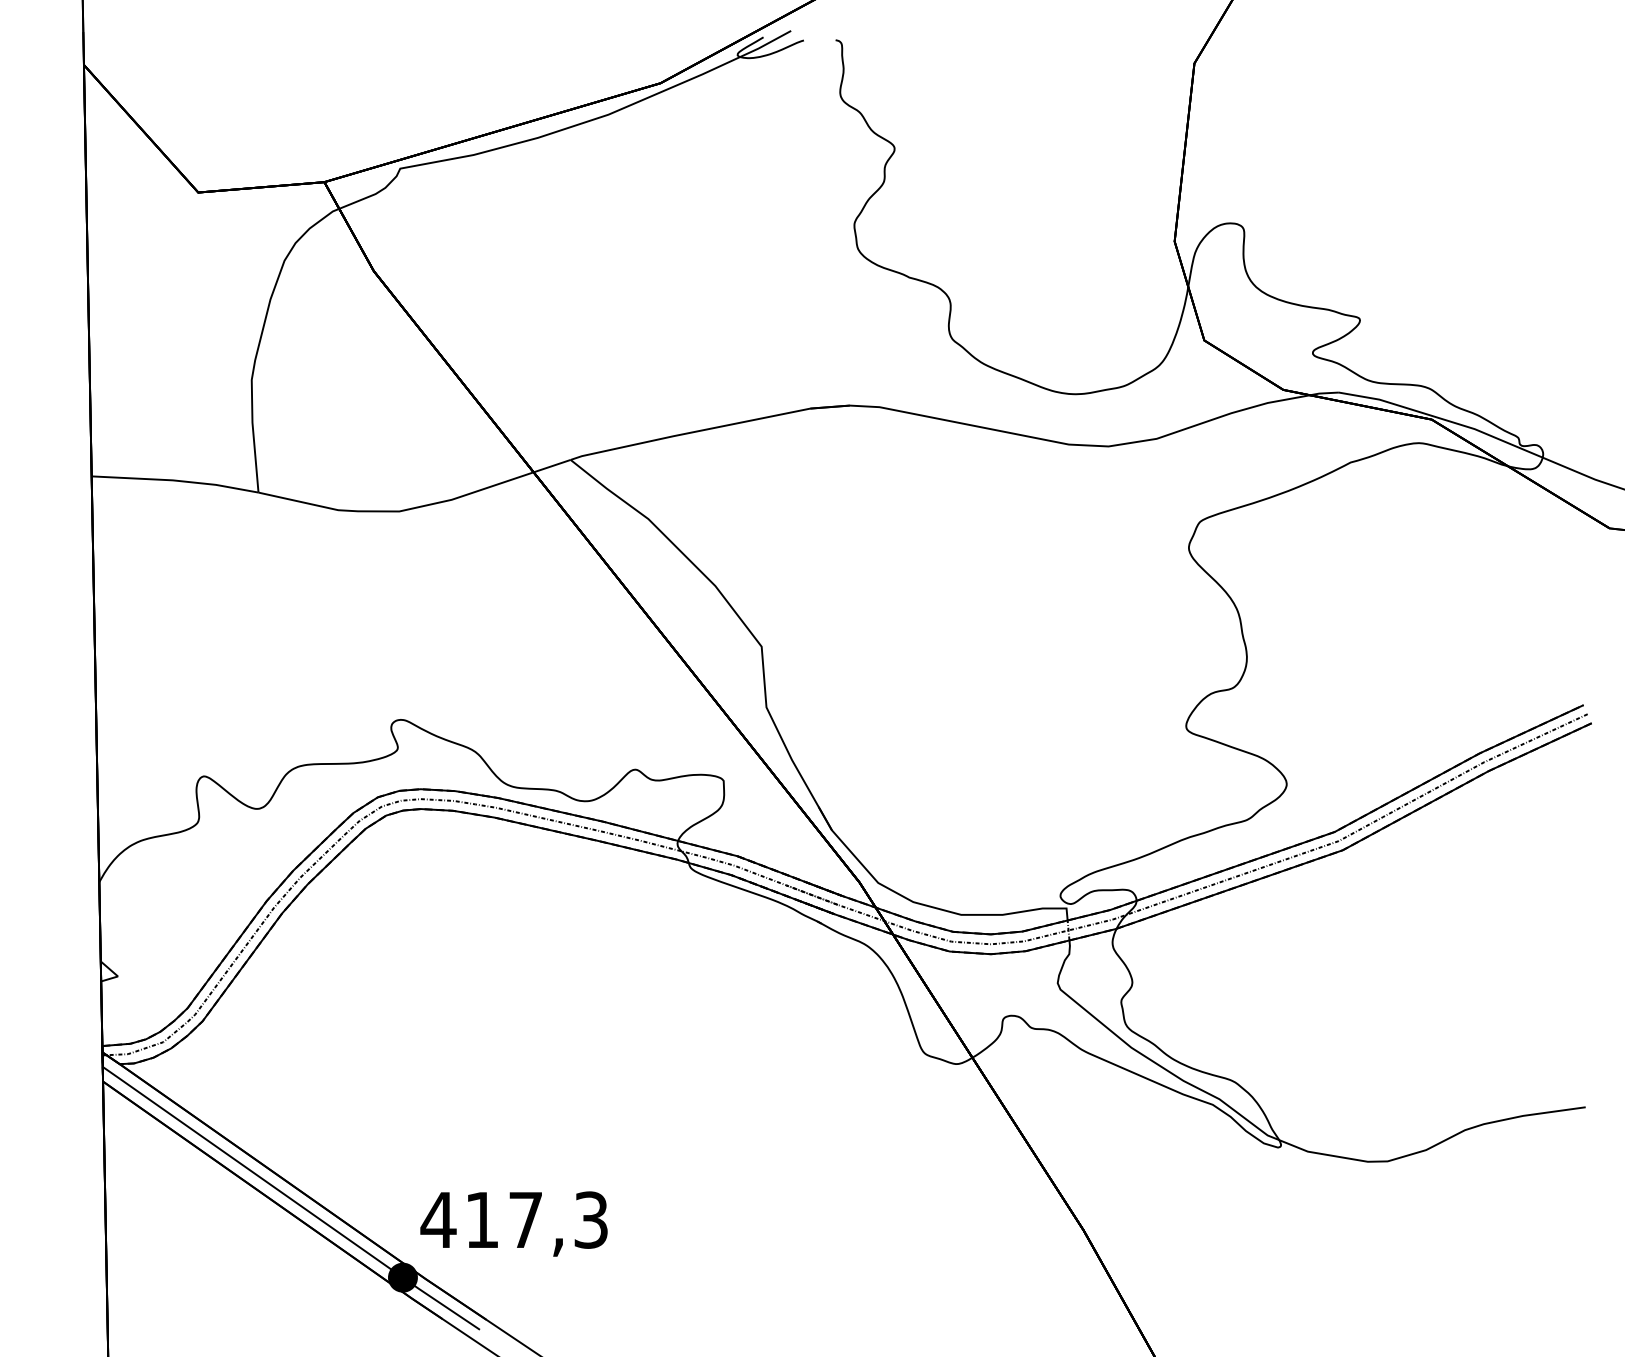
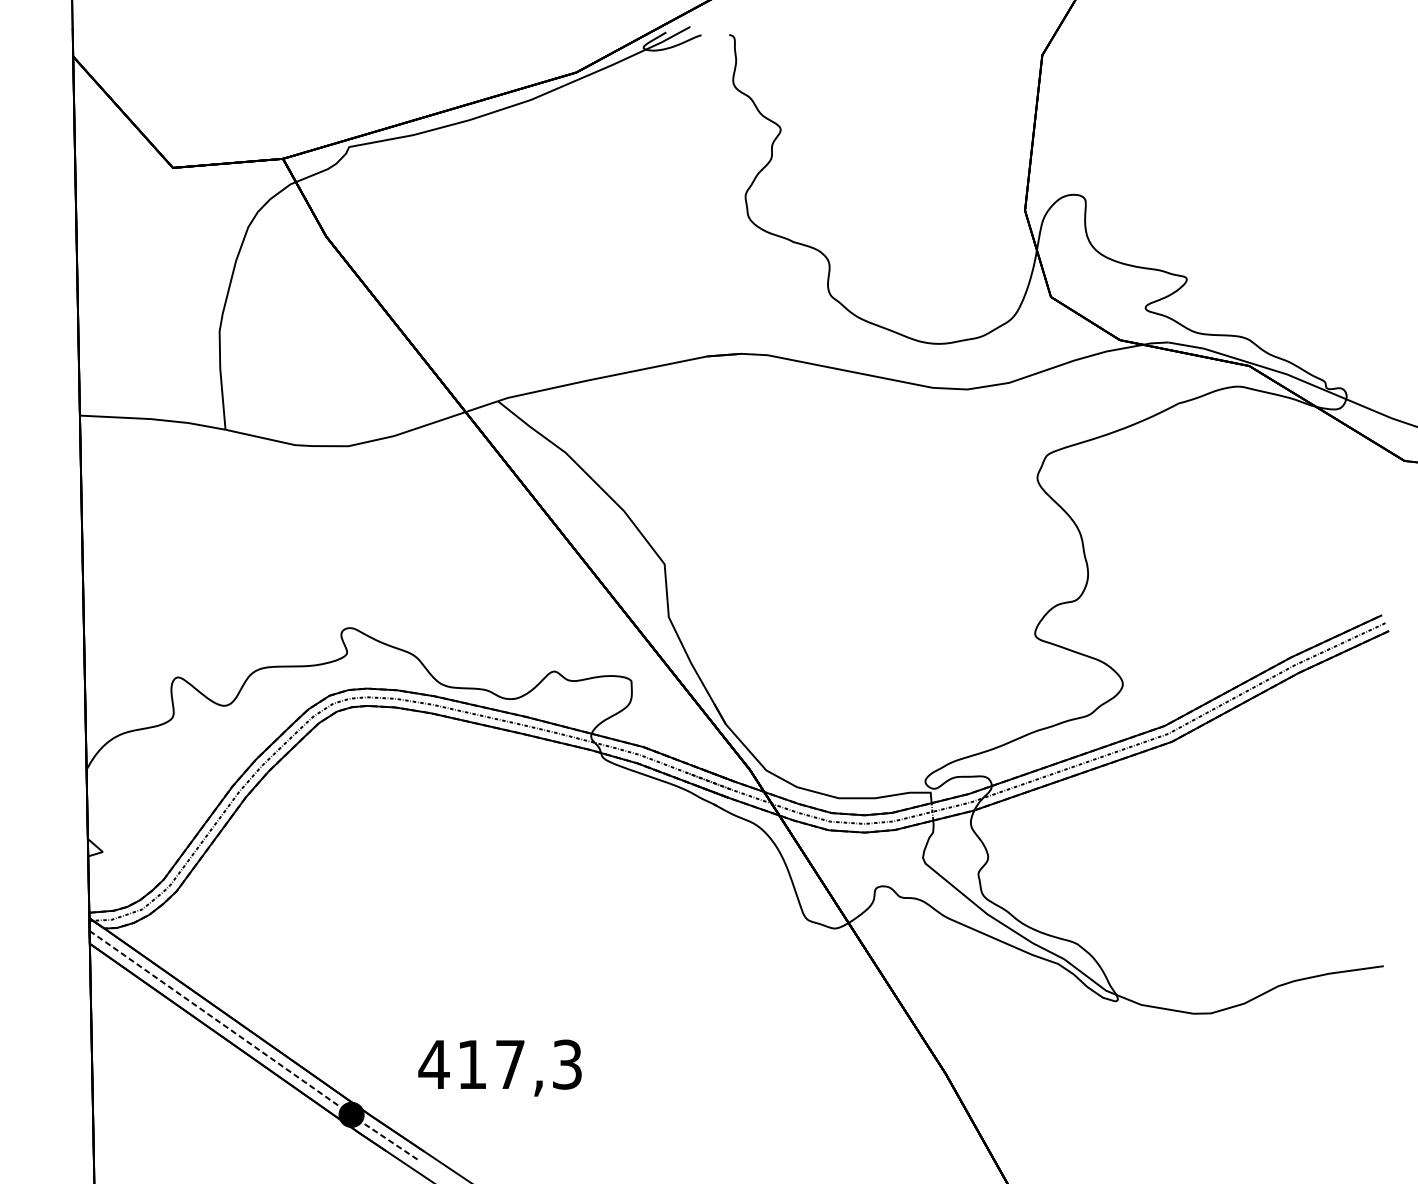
line: (291, 1199) -> (254, 1046), solid -> dashed
text: (513, 1223) -> (499, 1067), moved

